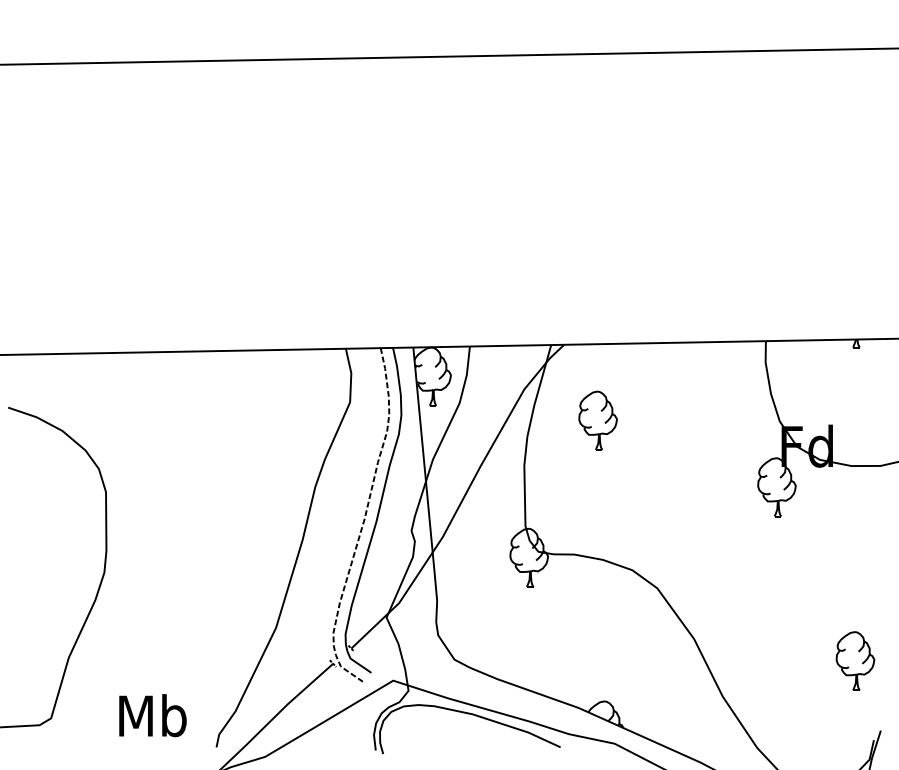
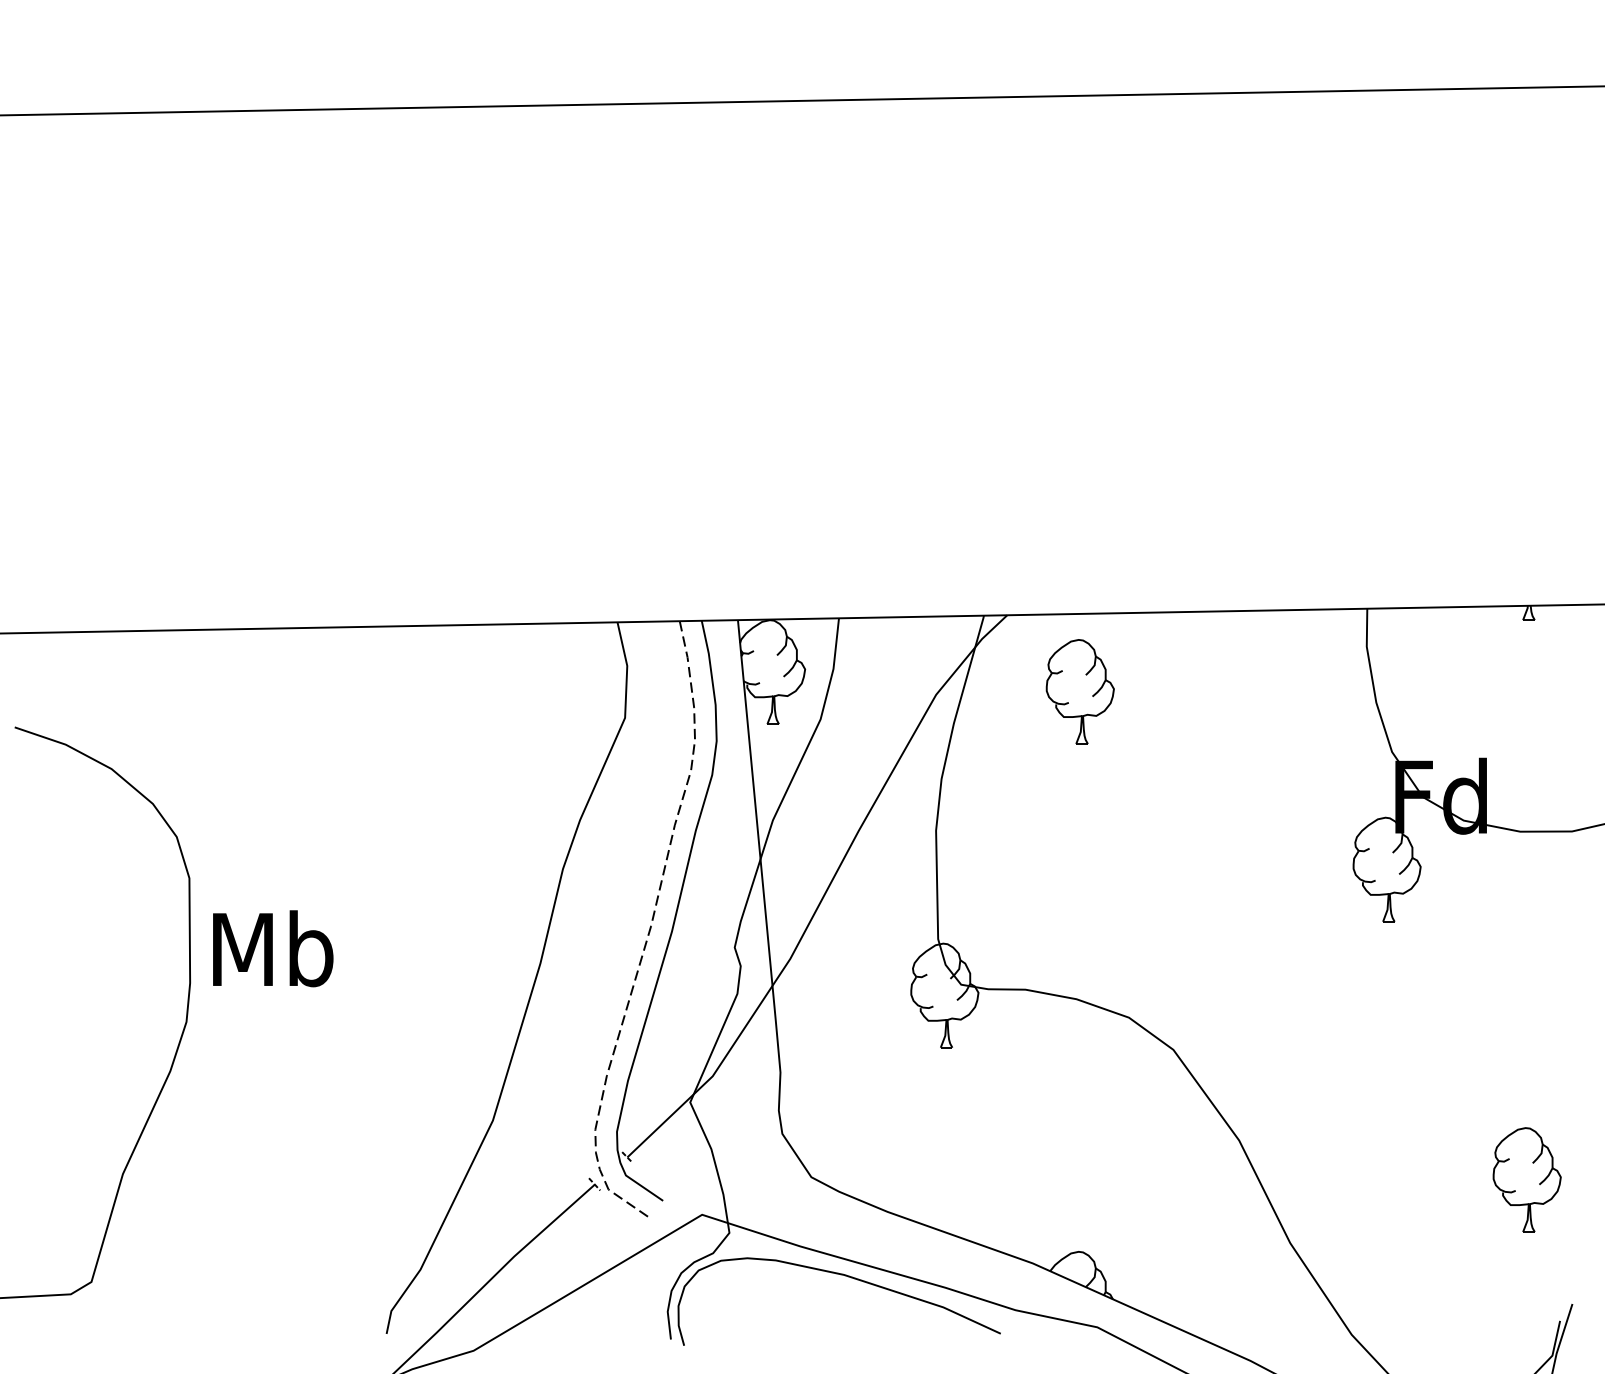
part: (597, 420) -> (1079, 691), moved
text: (152, 715) -> (272, 948), moved

